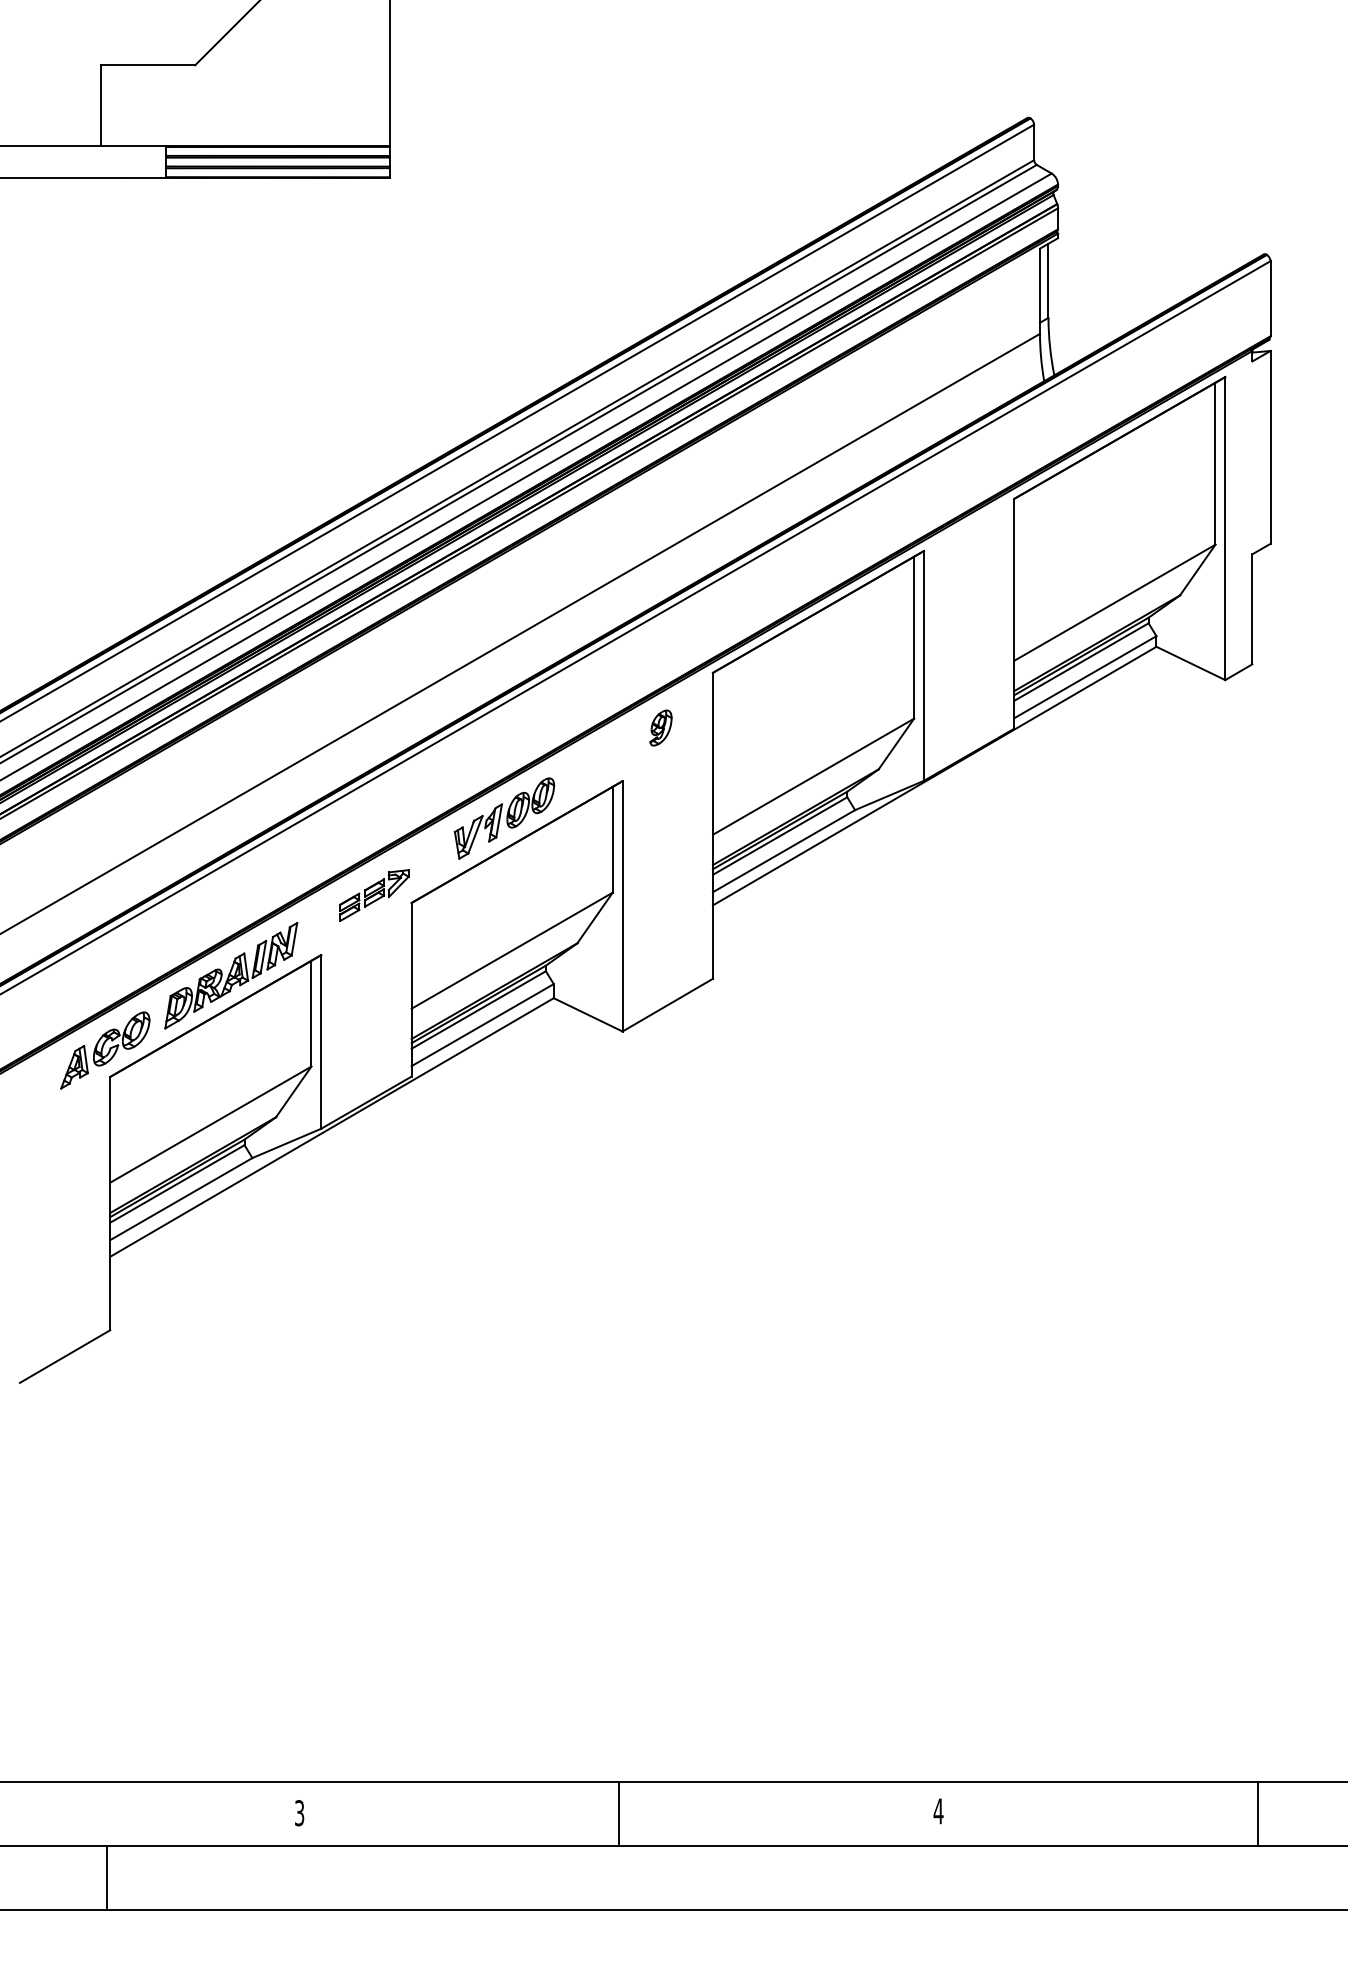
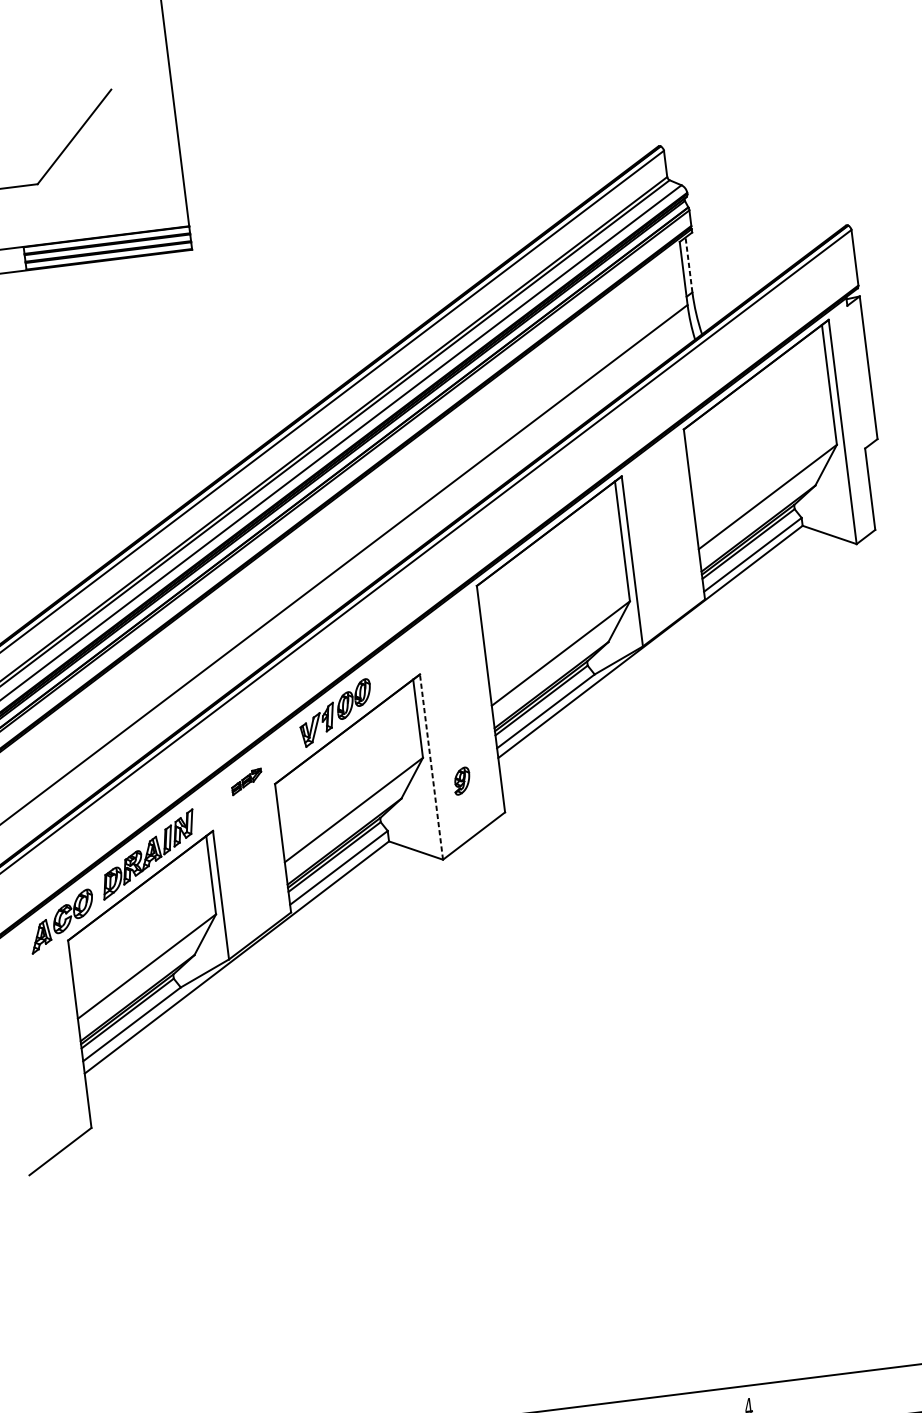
line: (1048, 280) -> (689, 264), solid -> dashed
part: (660, 727) -> (461, 780), moved
part: (374, 895) -> (246, 781), size x0.6
line: (622, 905) -> (431, 766), solid -> dashed

